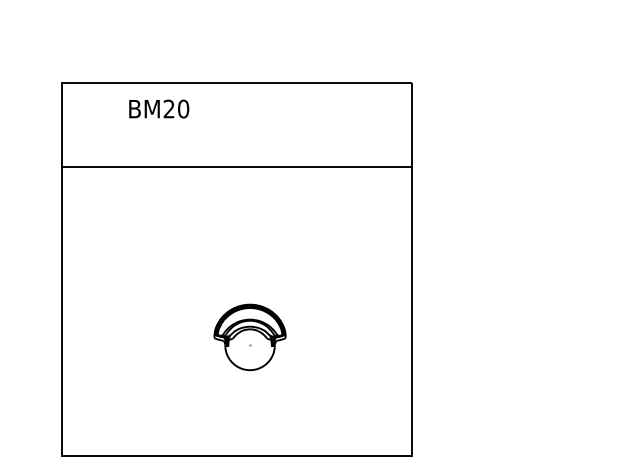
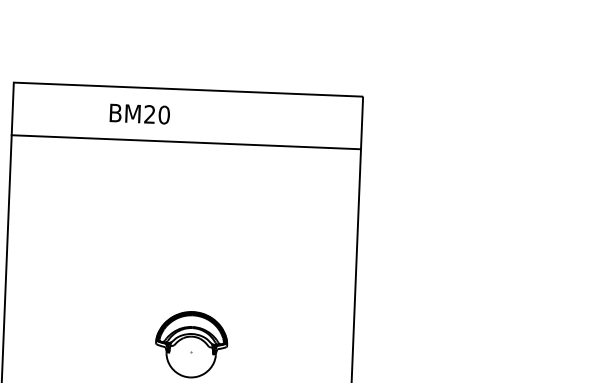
text: (159, 108) -> (140, 113), moved
line: (236, 167) -> (186, 142), moved

